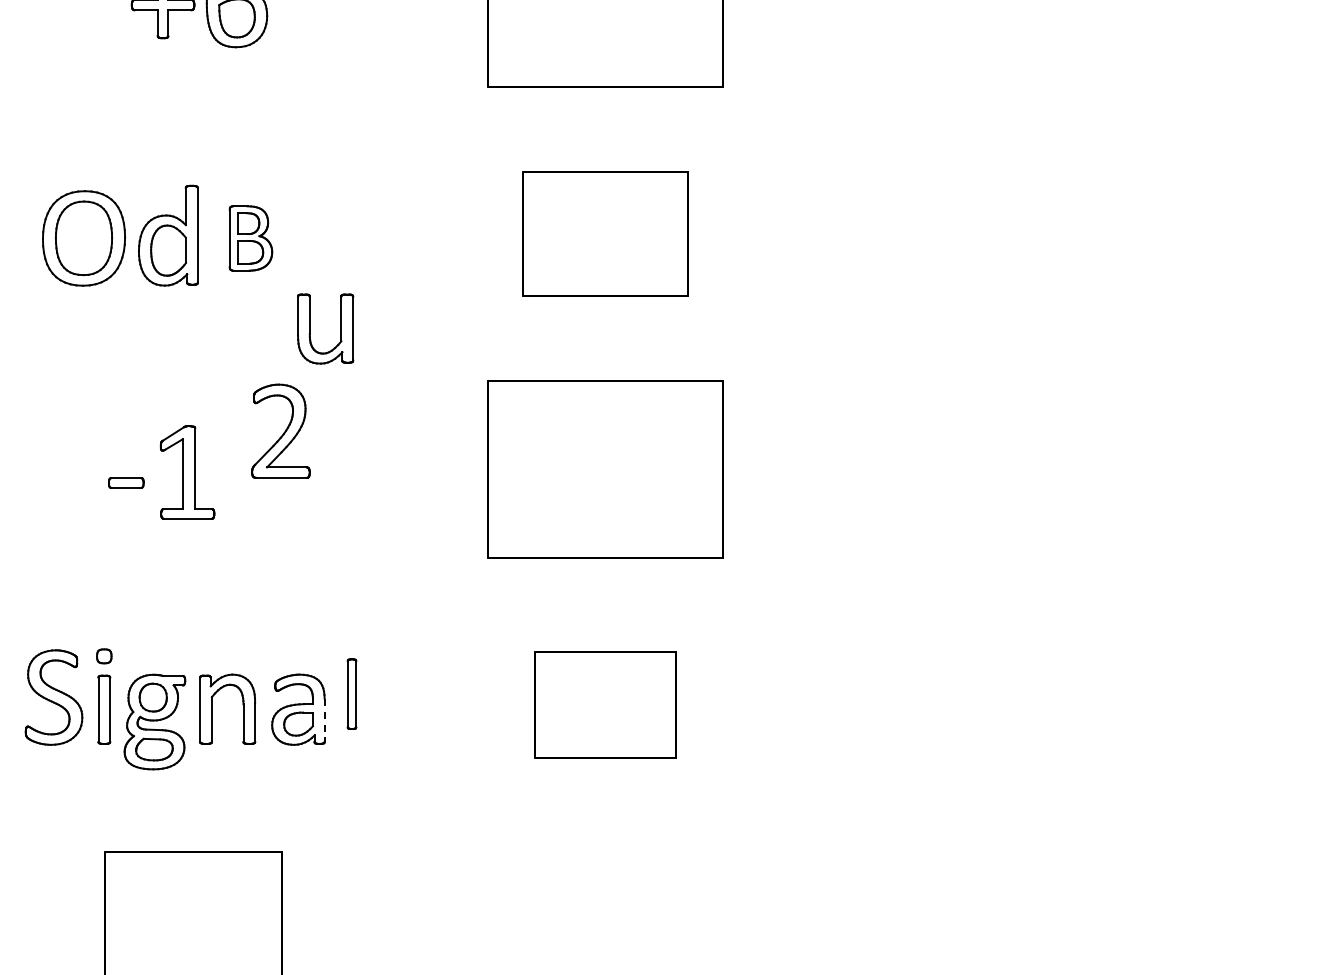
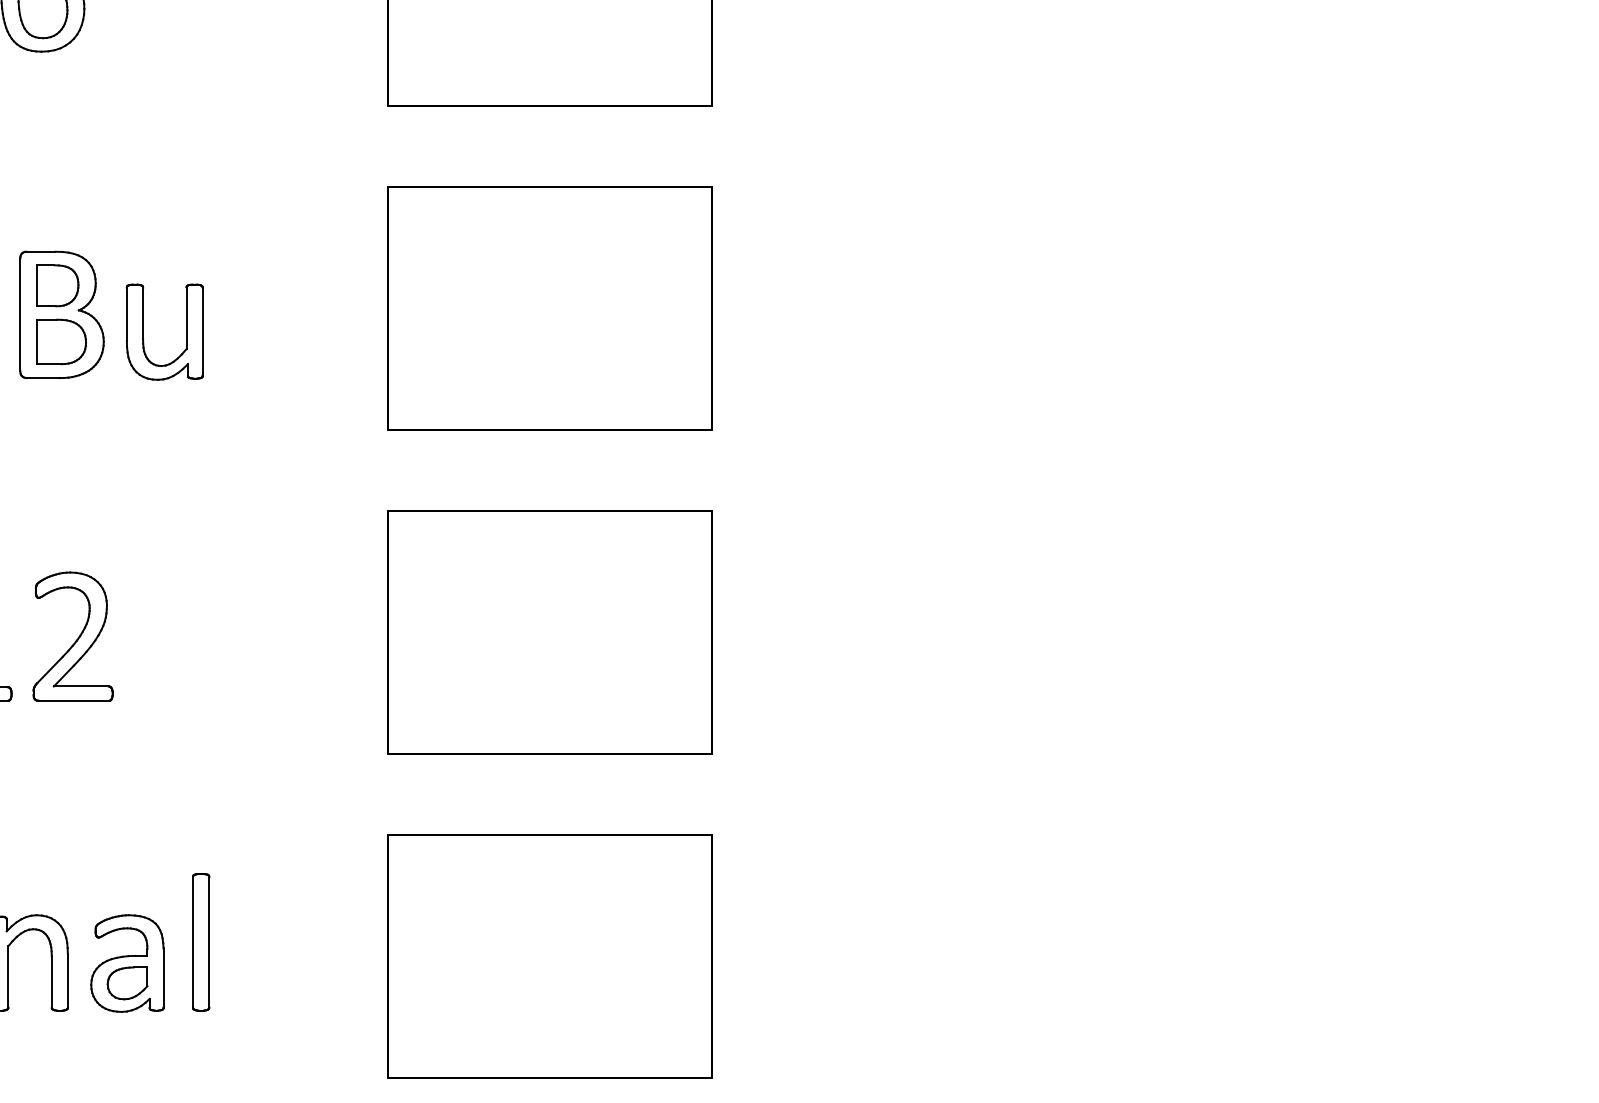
part: (605, 233) -> (550, 308), size x1.43
part: (250, 238) -> (61, 314), size x1.43
part: (310, 328) -> (144, 331), moved
part: (280, 430) -> (72, 635), moved
part: (351, 693) -> (200, 941), size x1.43
part: (605, 704) -> (550, 956), size x1.67
line: (324, 720) -> (163, 978), dashed -> solid

